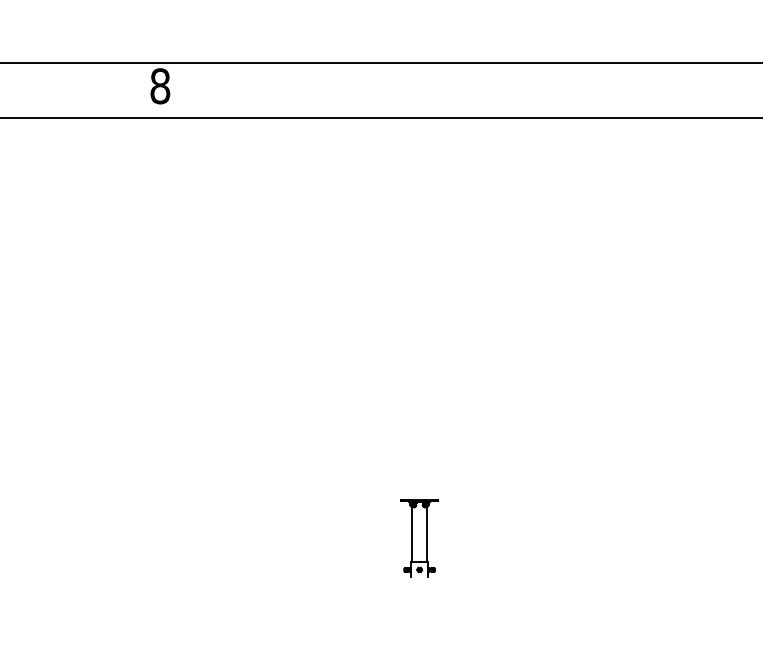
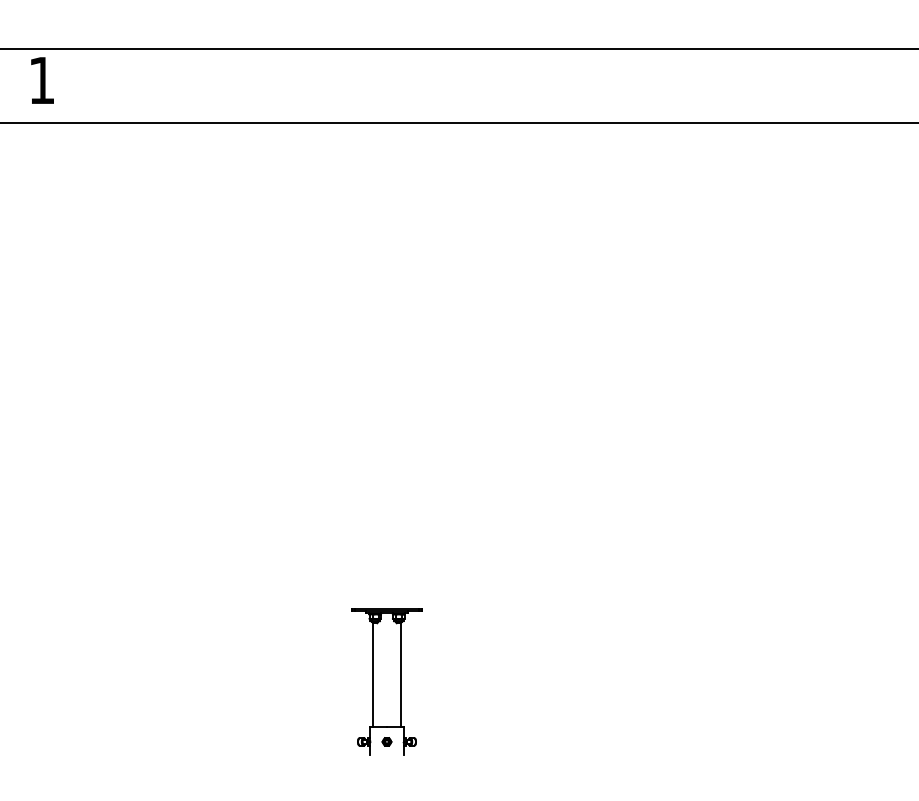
text: (160, 86) -> (42, 80), 8 -> 1
part: (419, 537) -> (386, 680), size x1.43

